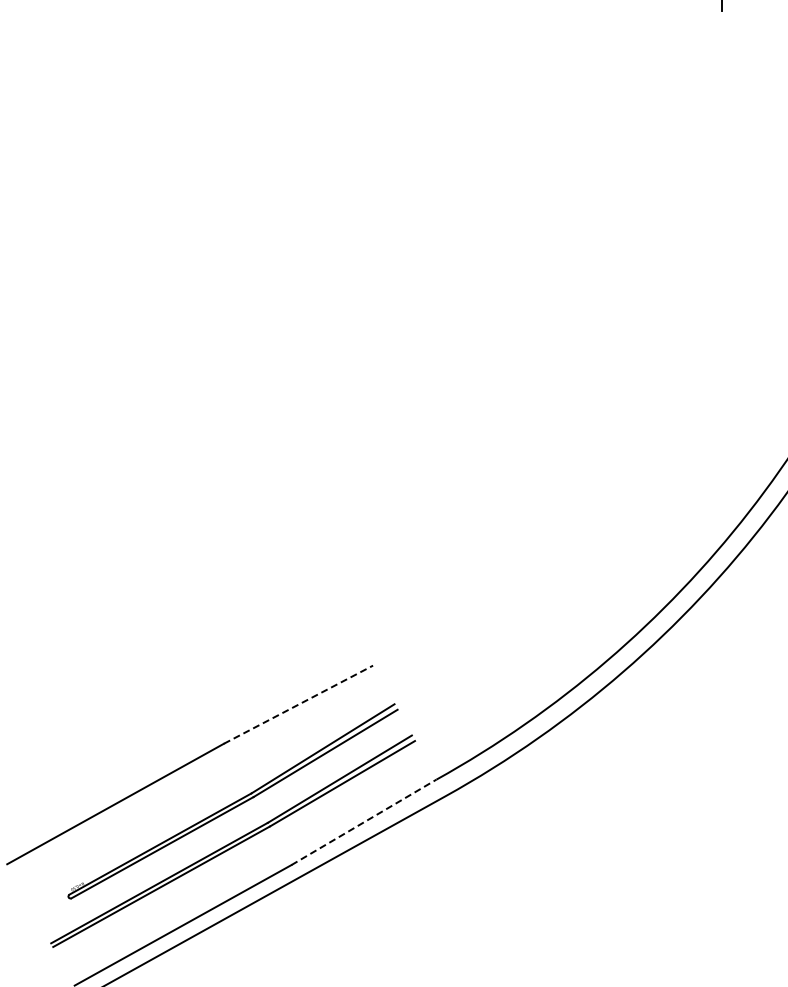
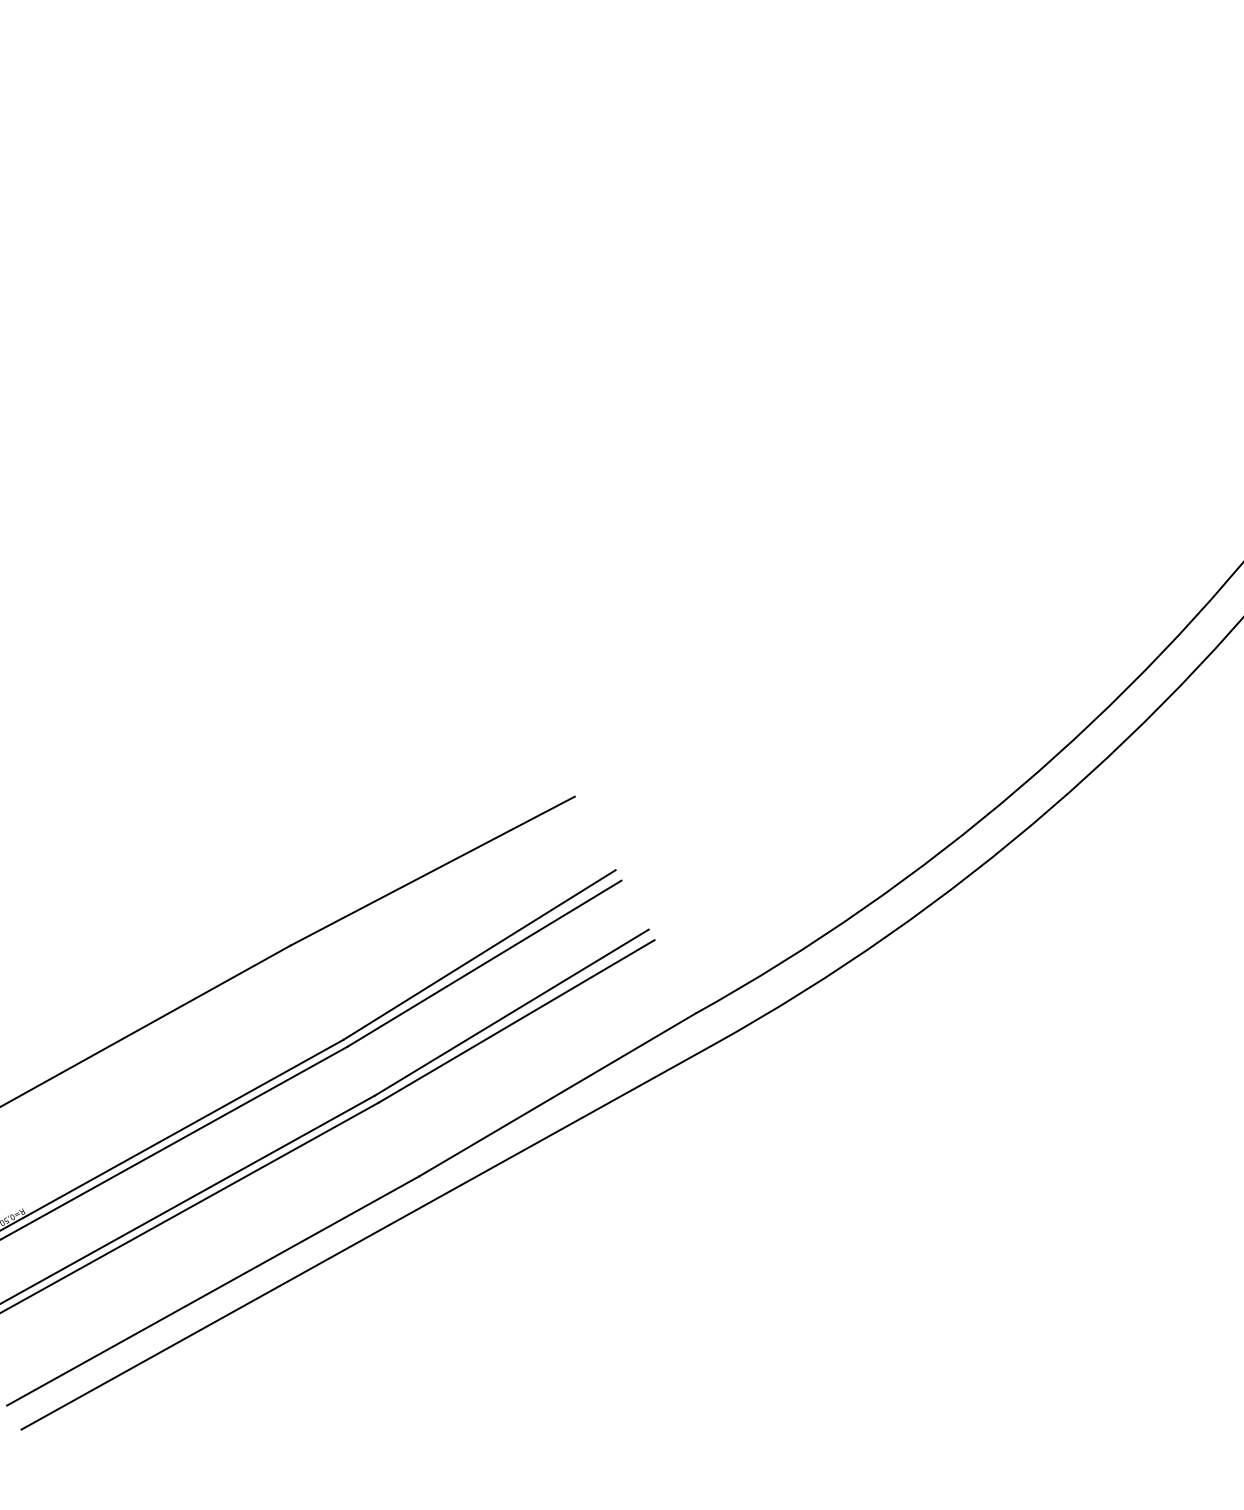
line: (298, 704) -> (432, 870), dashed -> solid
line: (364, 822) -> (558, 1095), dashed -> solid

